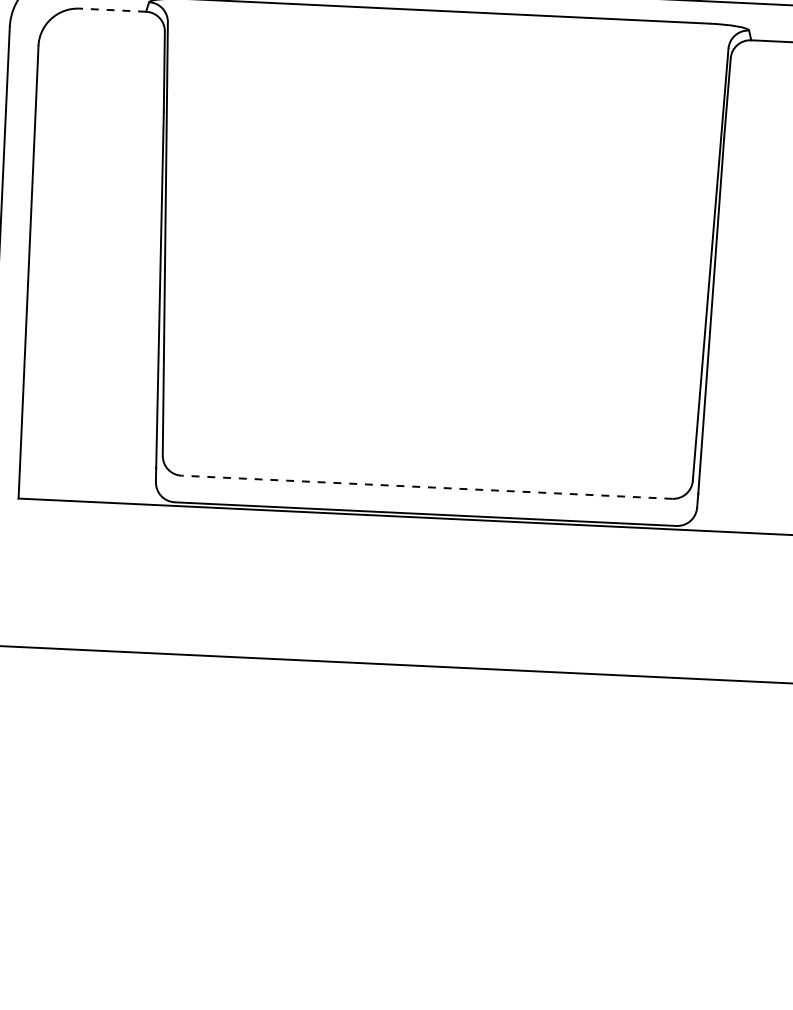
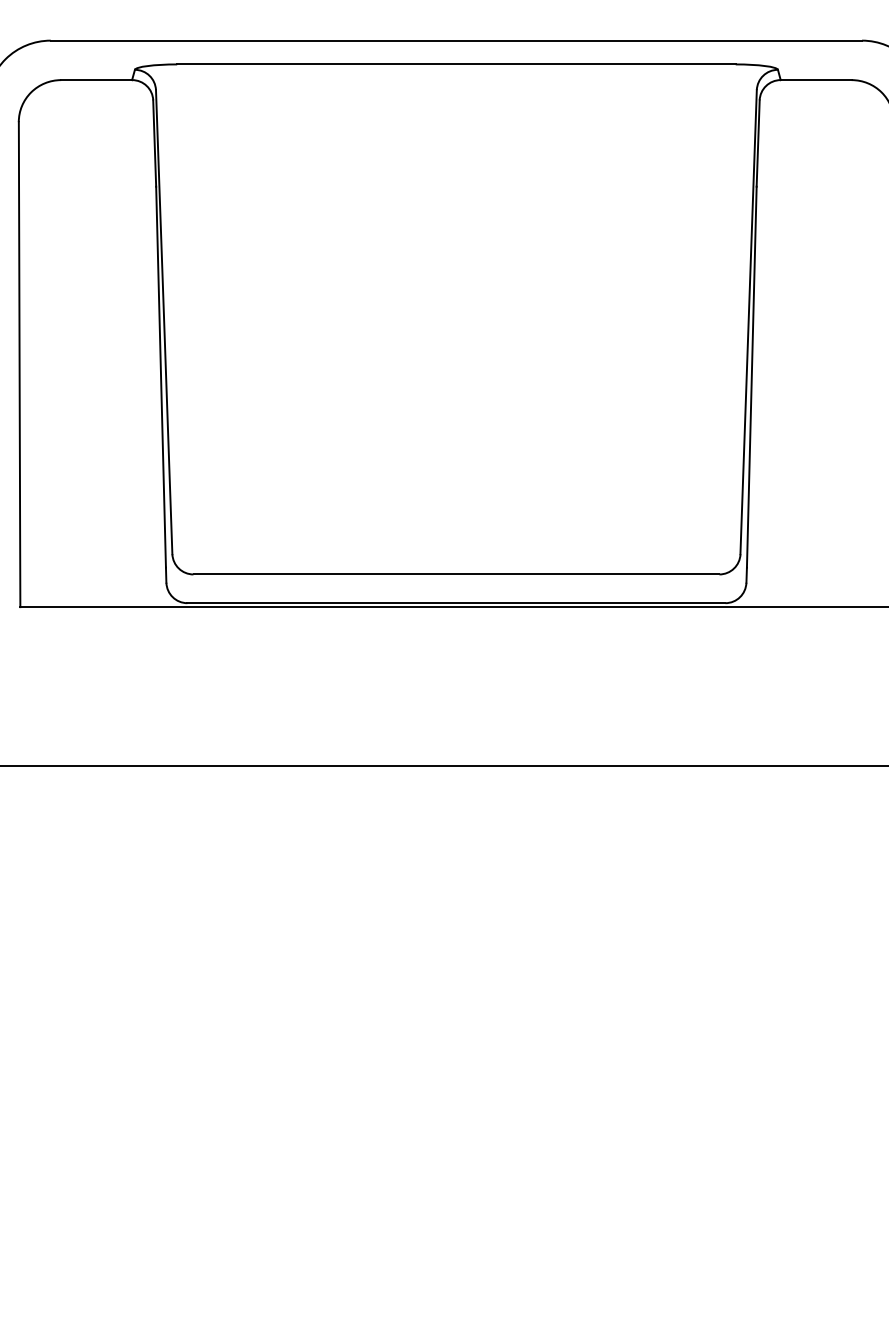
line: (112, 10) -> (96, 80), dashed -> solid
line: (426, 487) -> (456, 574), dashed -> solid

